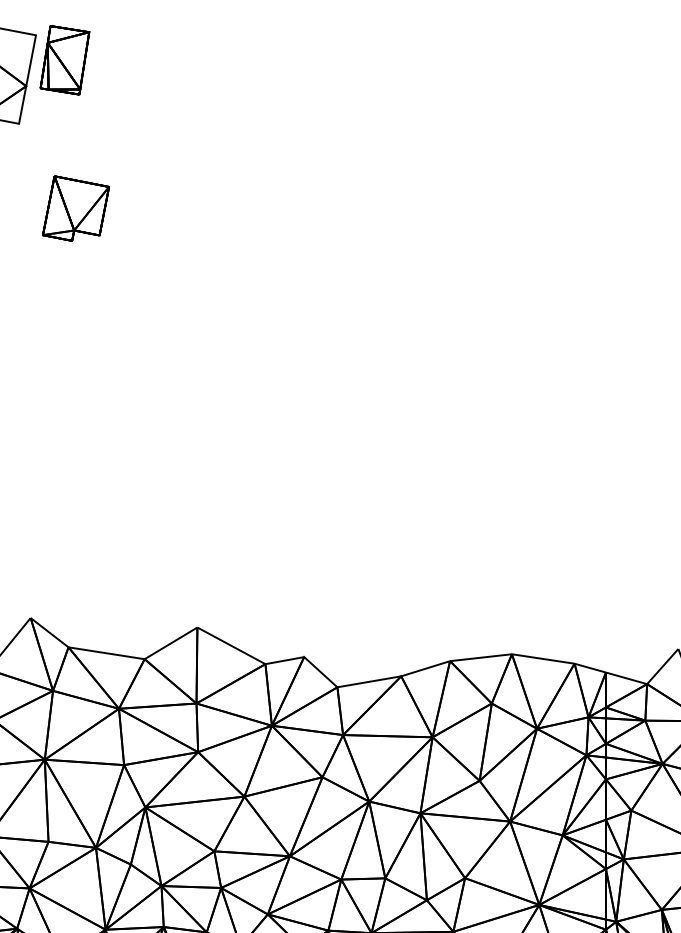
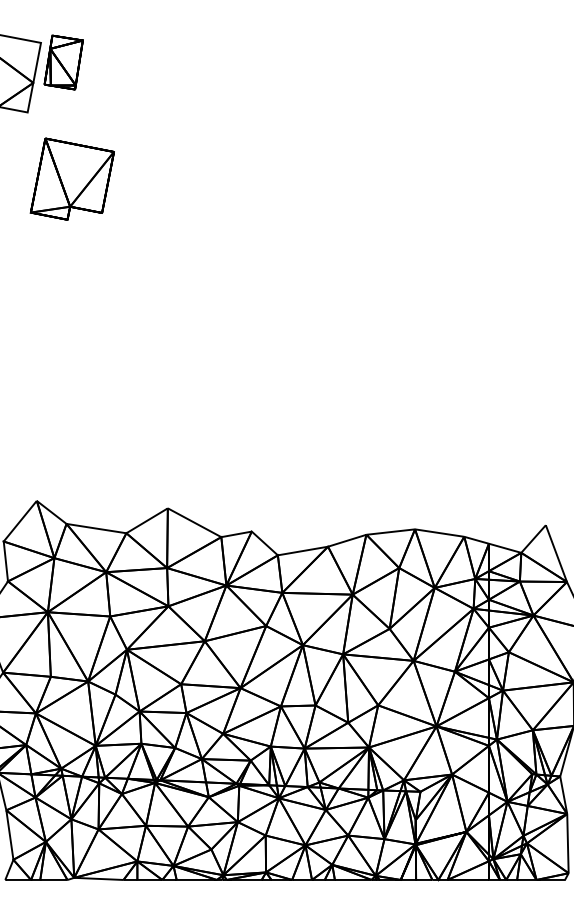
part: (76, 207) -> (72, 178), size x1.6

